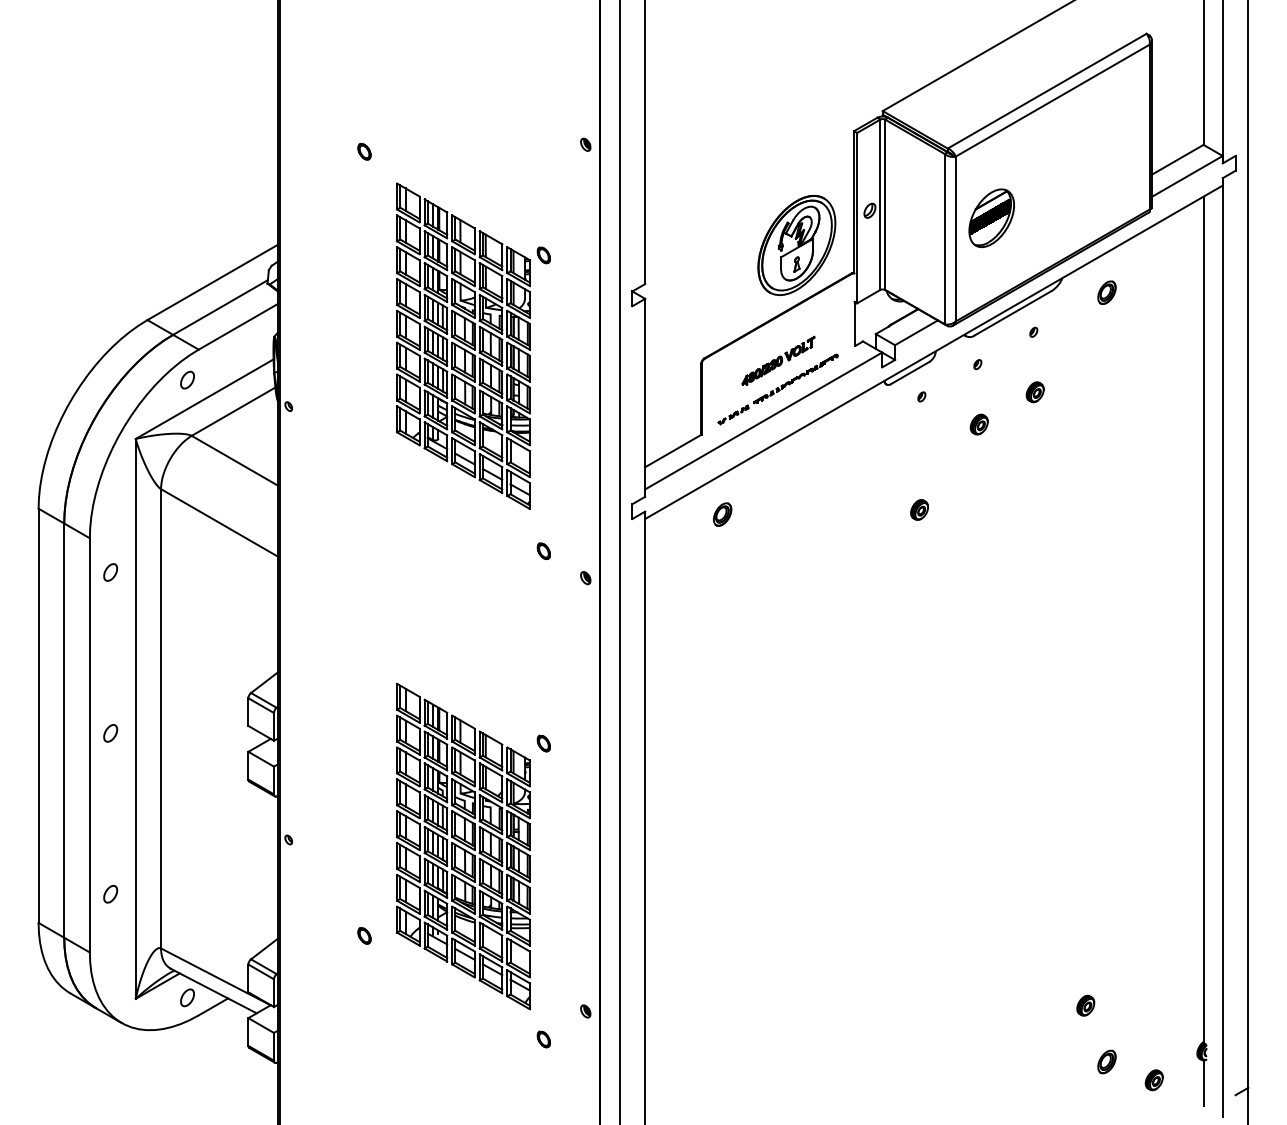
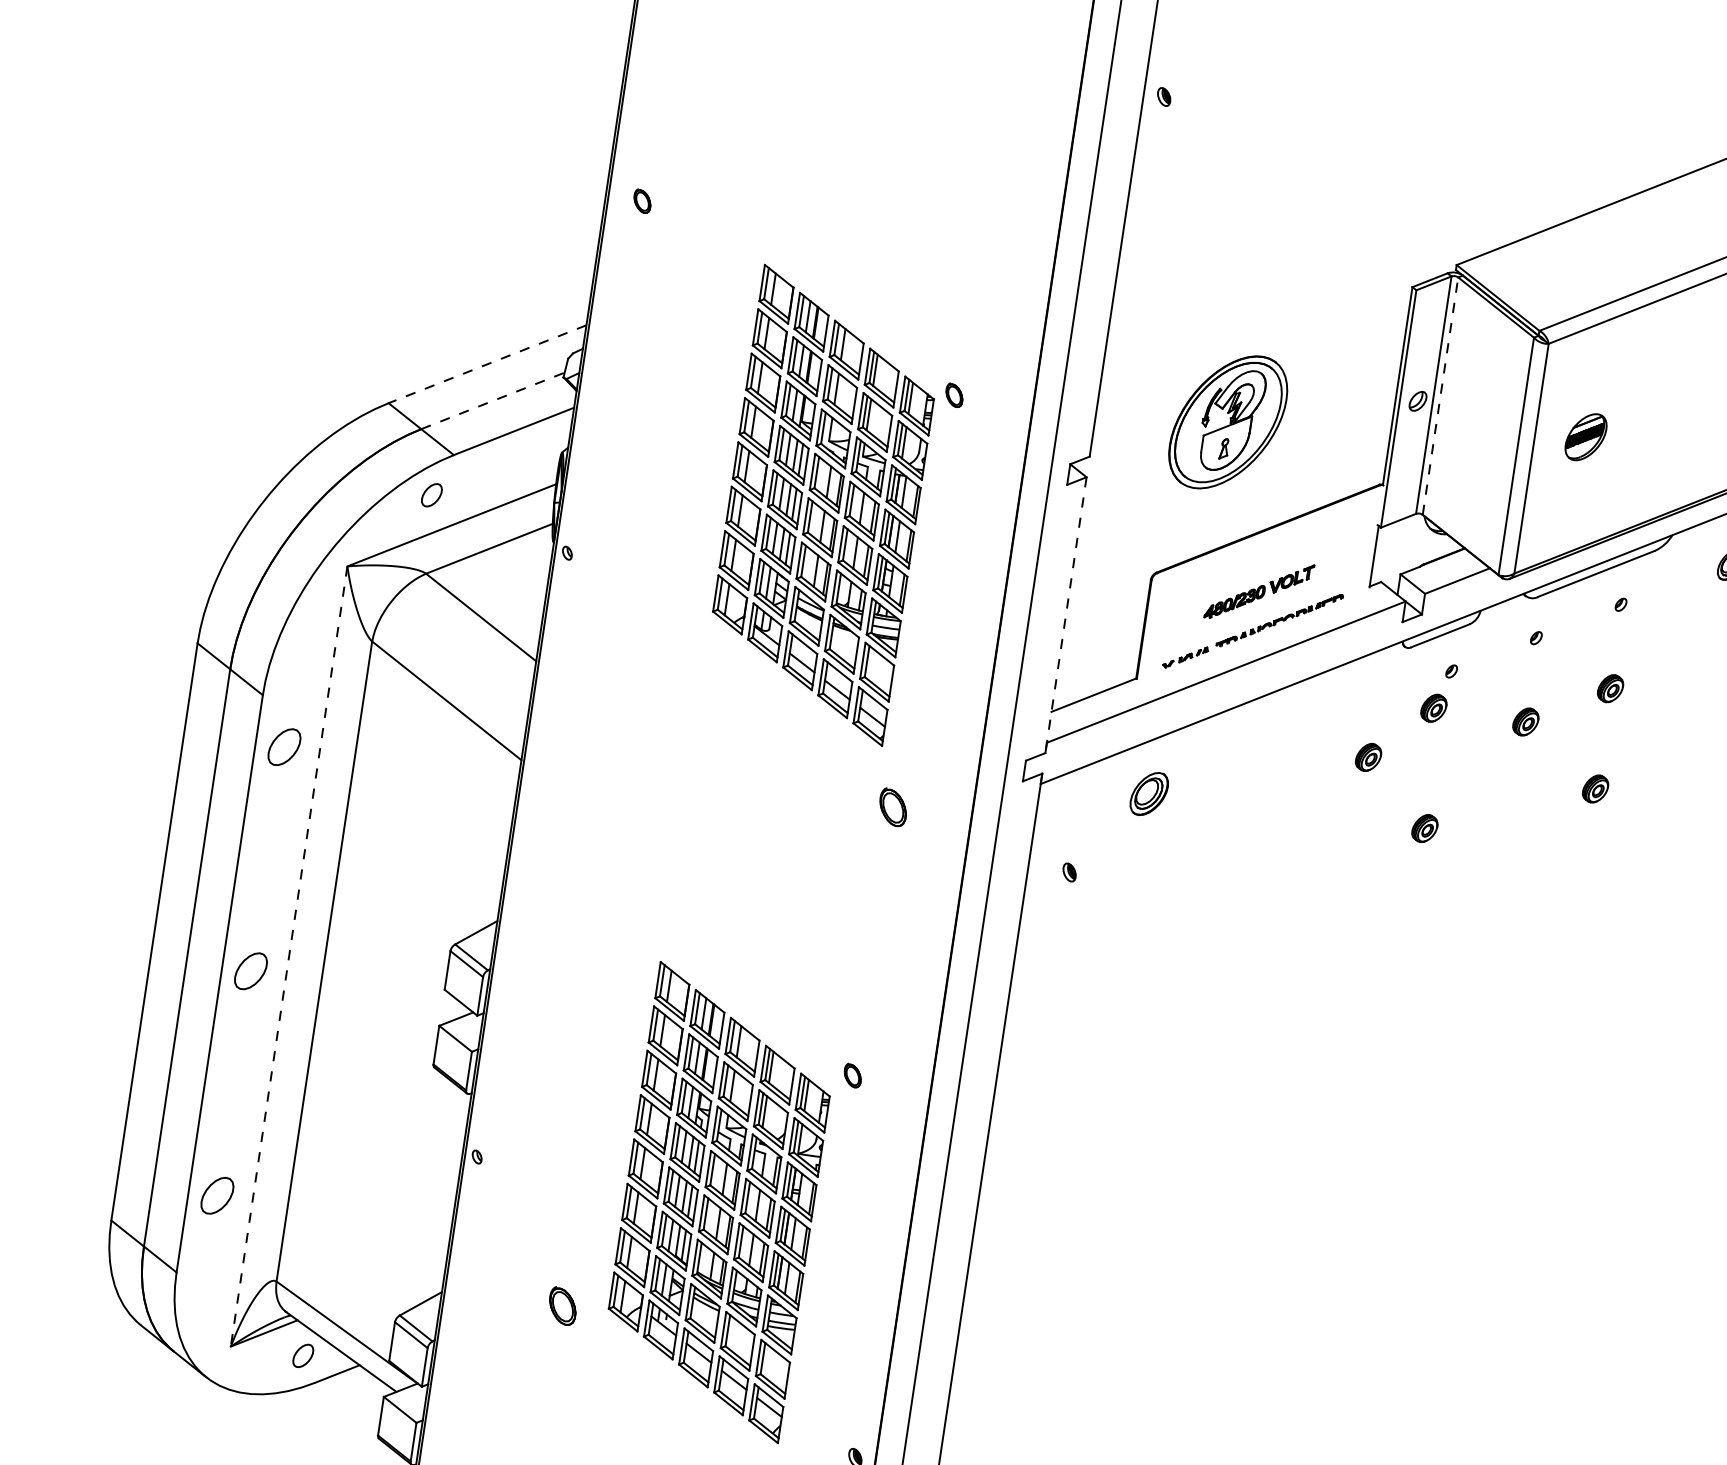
part: (585, 144) -> (1163, 96), moved
part: (364, 151) -> (642, 200), moved
line: (885, 204) -> (1441, 395), solid -> dashed
part: (991, 218) -> (1585, 437), size x0.6
part: (796, 244) -> (1227, 420), moved
line: (212, 282) -> (487, 364), solid -> dashed
line: (220, 307) -> (492, 400), solid -> dashed
line: (645, 397) -> (1066, 614), solid -> dashed
part: (912, 424) -> (1432, 708), added
part: (1034, 464) -> (1594, 789), added
part: (872, 465) -> (1368, 756), added
part: (722, 514) -> (1149, 793), size x1.4
part: (543, 551) -> (892, 808), size x1.6
part: (110, 572) -> (284, 747), size x1.6
part: (585, 578) -> (1069, 873), moved
line: (135, 718) -> (288, 955), solid -> dashed
part: (110, 733) -> (250, 971), size x1.6
part: (110, 893) -> (217, 1194), size x1.6
part: (364, 935) -> (562, 1305), size x1.6

